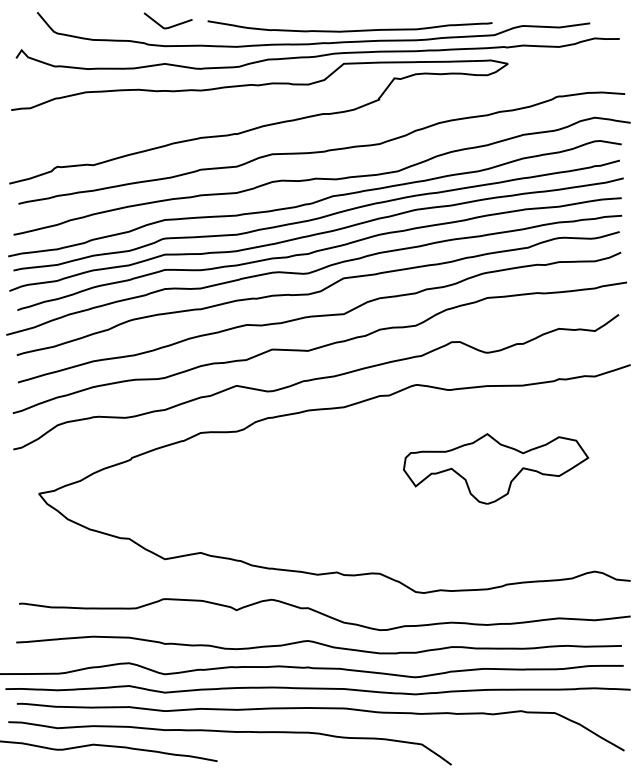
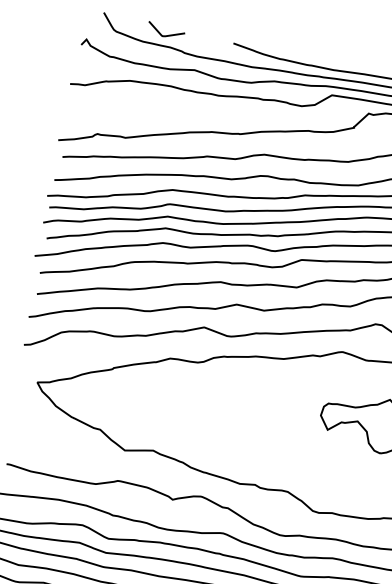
curve: (169, 26) -> (166, 35), moved

